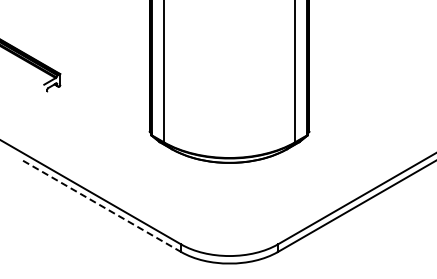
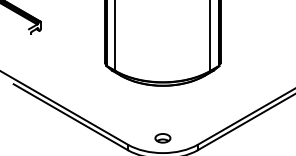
line: (102, 206) -> (71, 117), dashed -> solid
part: (229, 235) -> (162, 138), added

